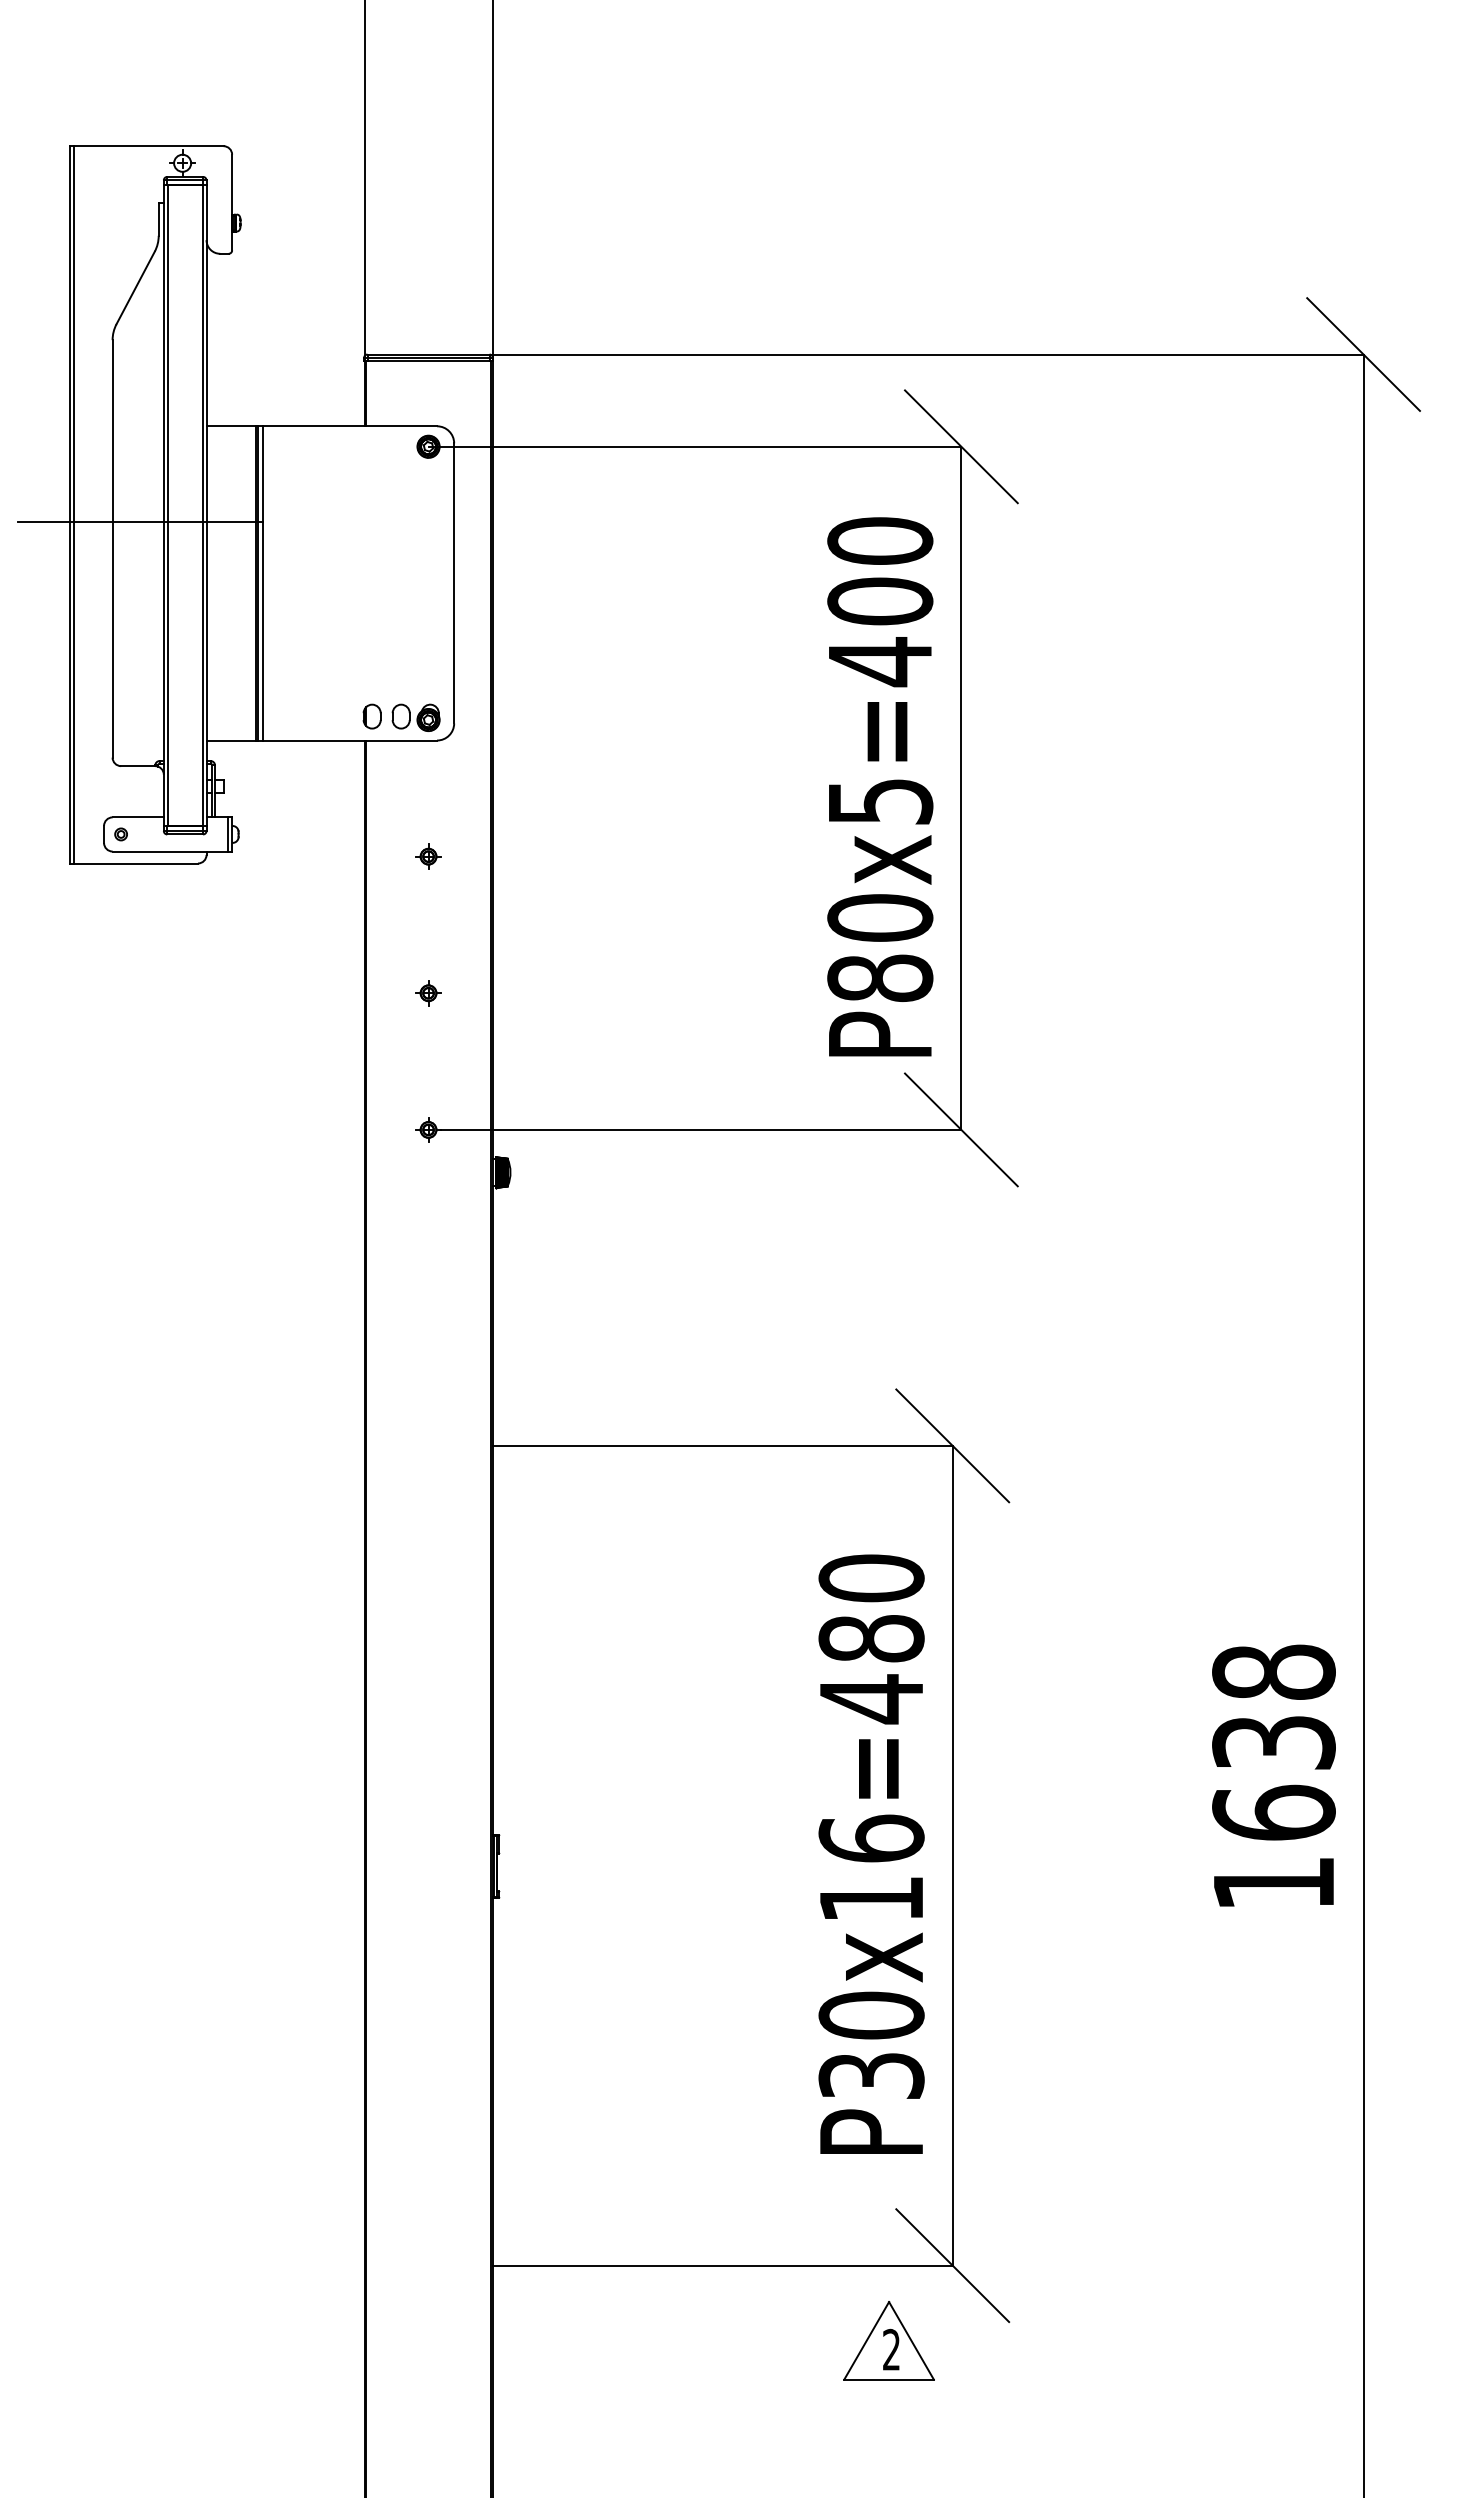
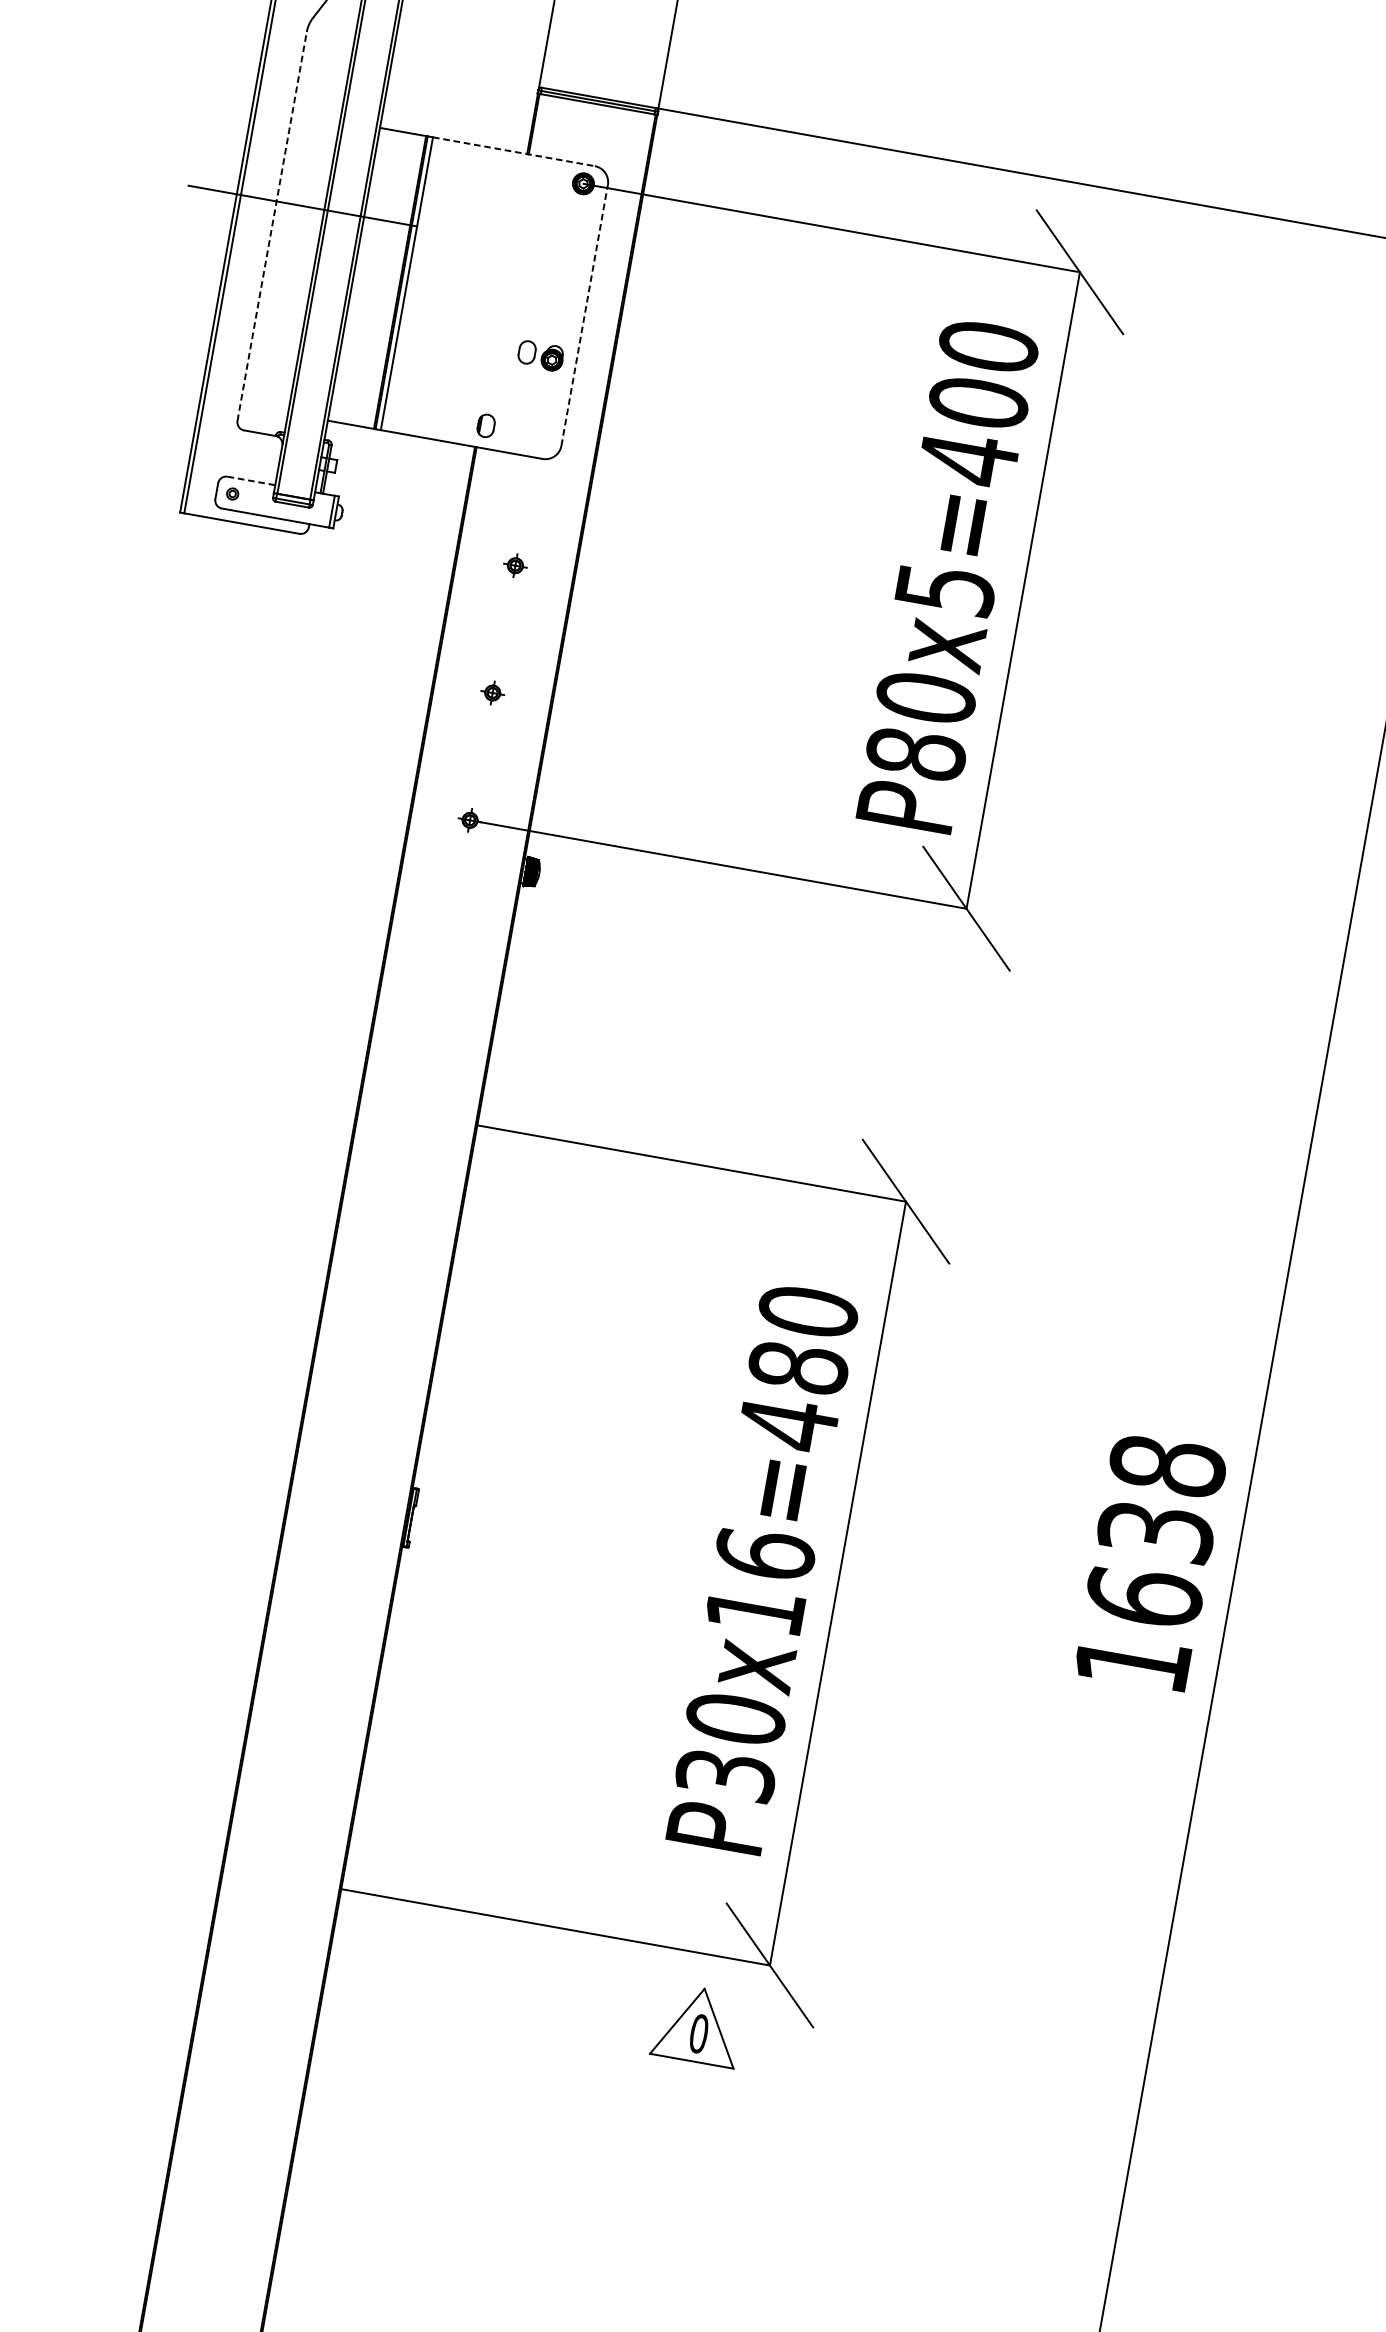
line: (350, 426) -> (514, 151), solid -> dashed
line: (112, 548) -> (272, 226), solid -> dashed
line: (454, 582) -> (585, 314), solid -> dashed
part: (415, 717) -> (540, 355), moved
line: (138, 817) -> (251, 481), solid -> dashed
text: (891, 2349) -> (699, 2033), 2 -> 0

